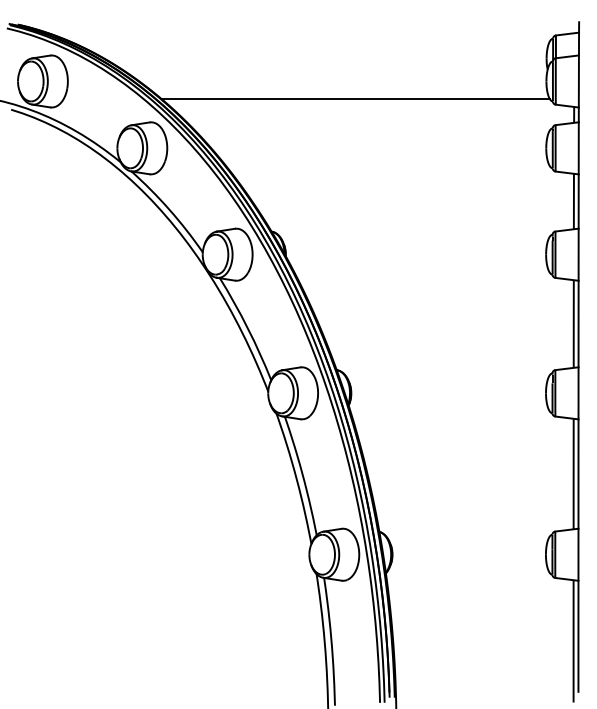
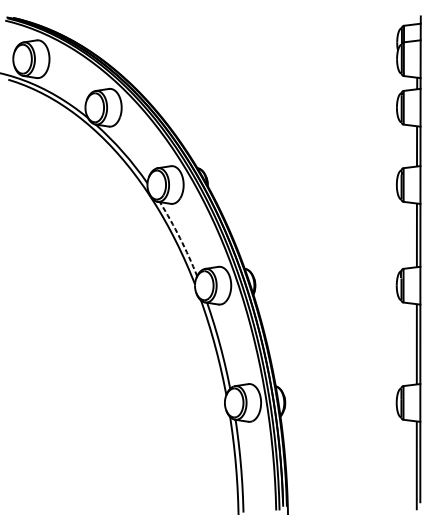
line: (355, 99) -> (258, 72), removed
arc: (247, 328) -> (179, 238), solid -> dashed

